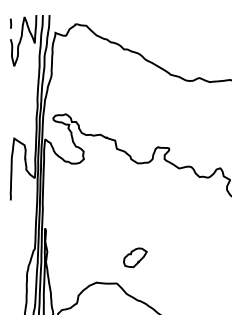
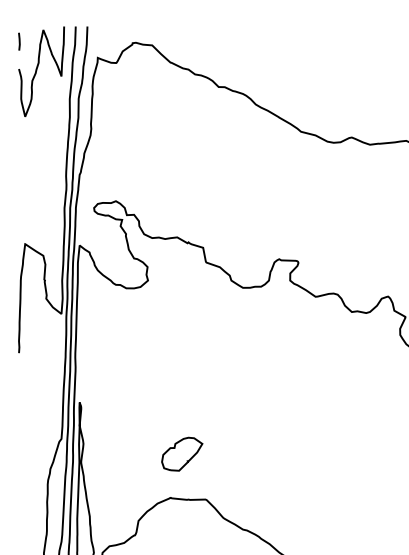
part: (135, 257) -> (182, 453), moved

